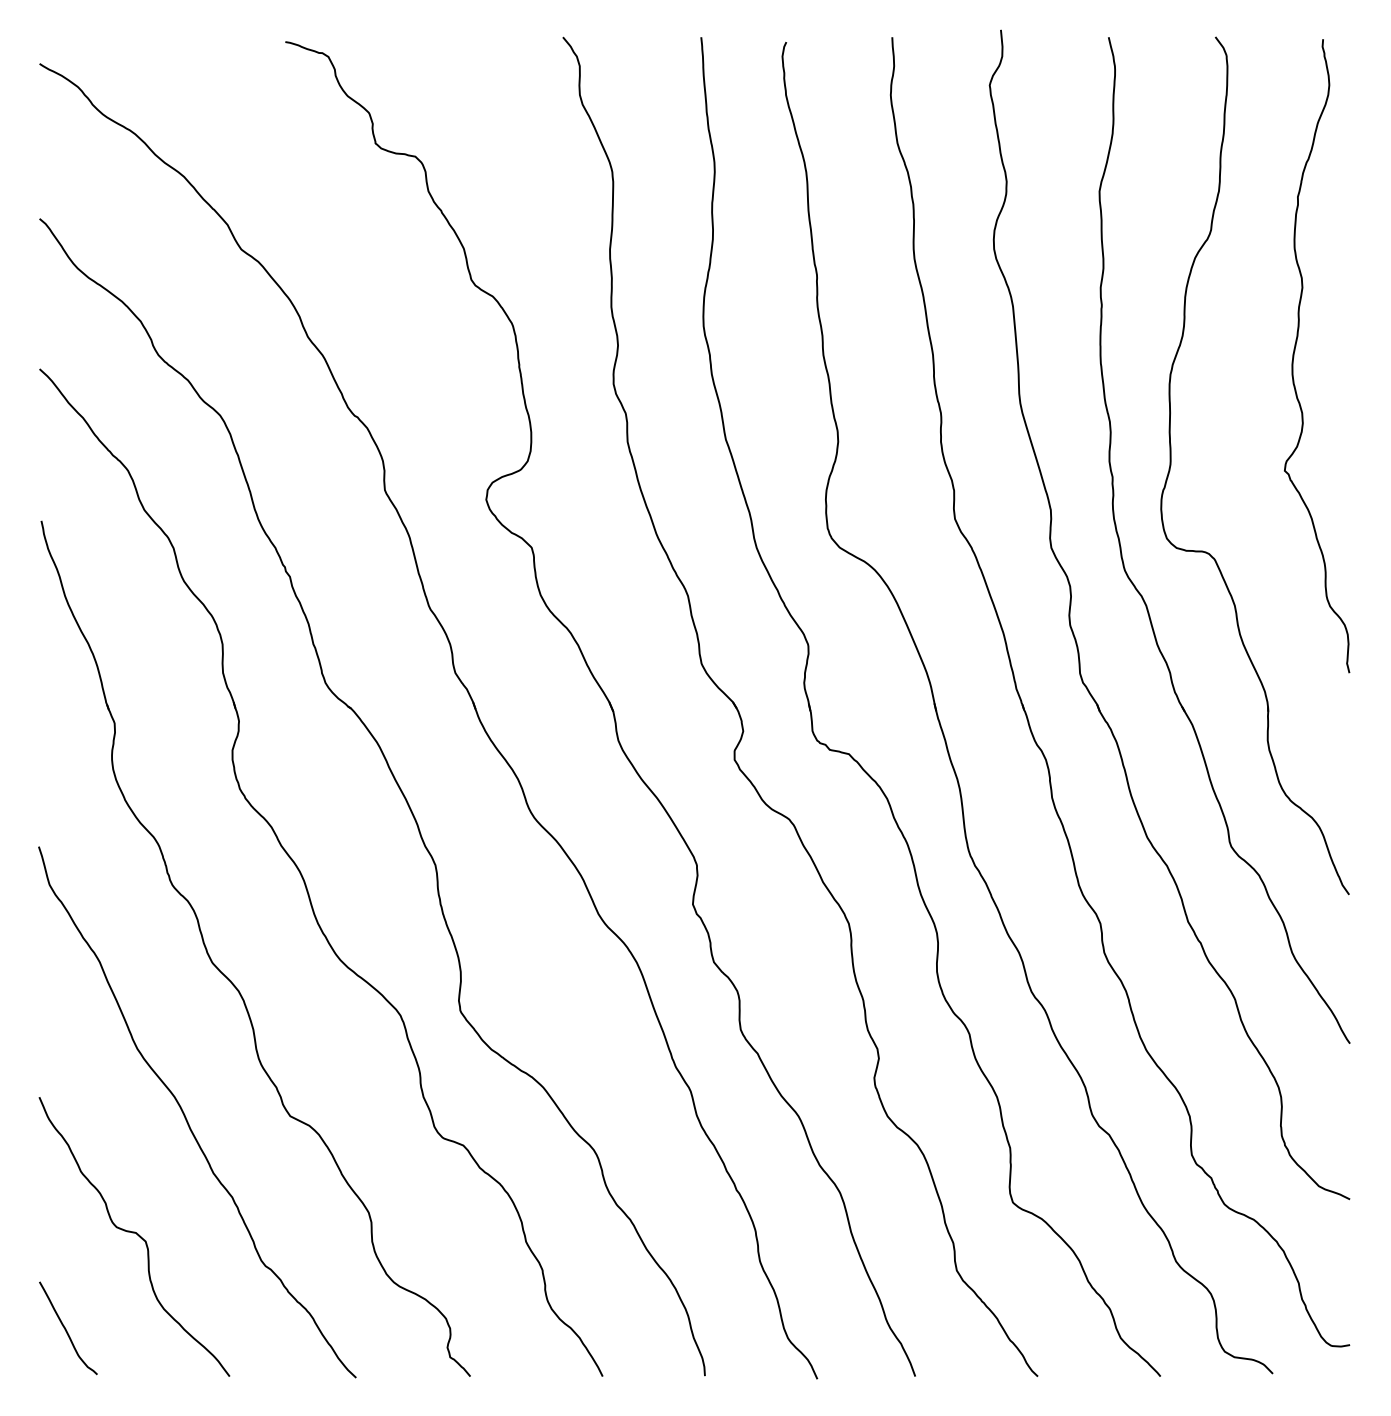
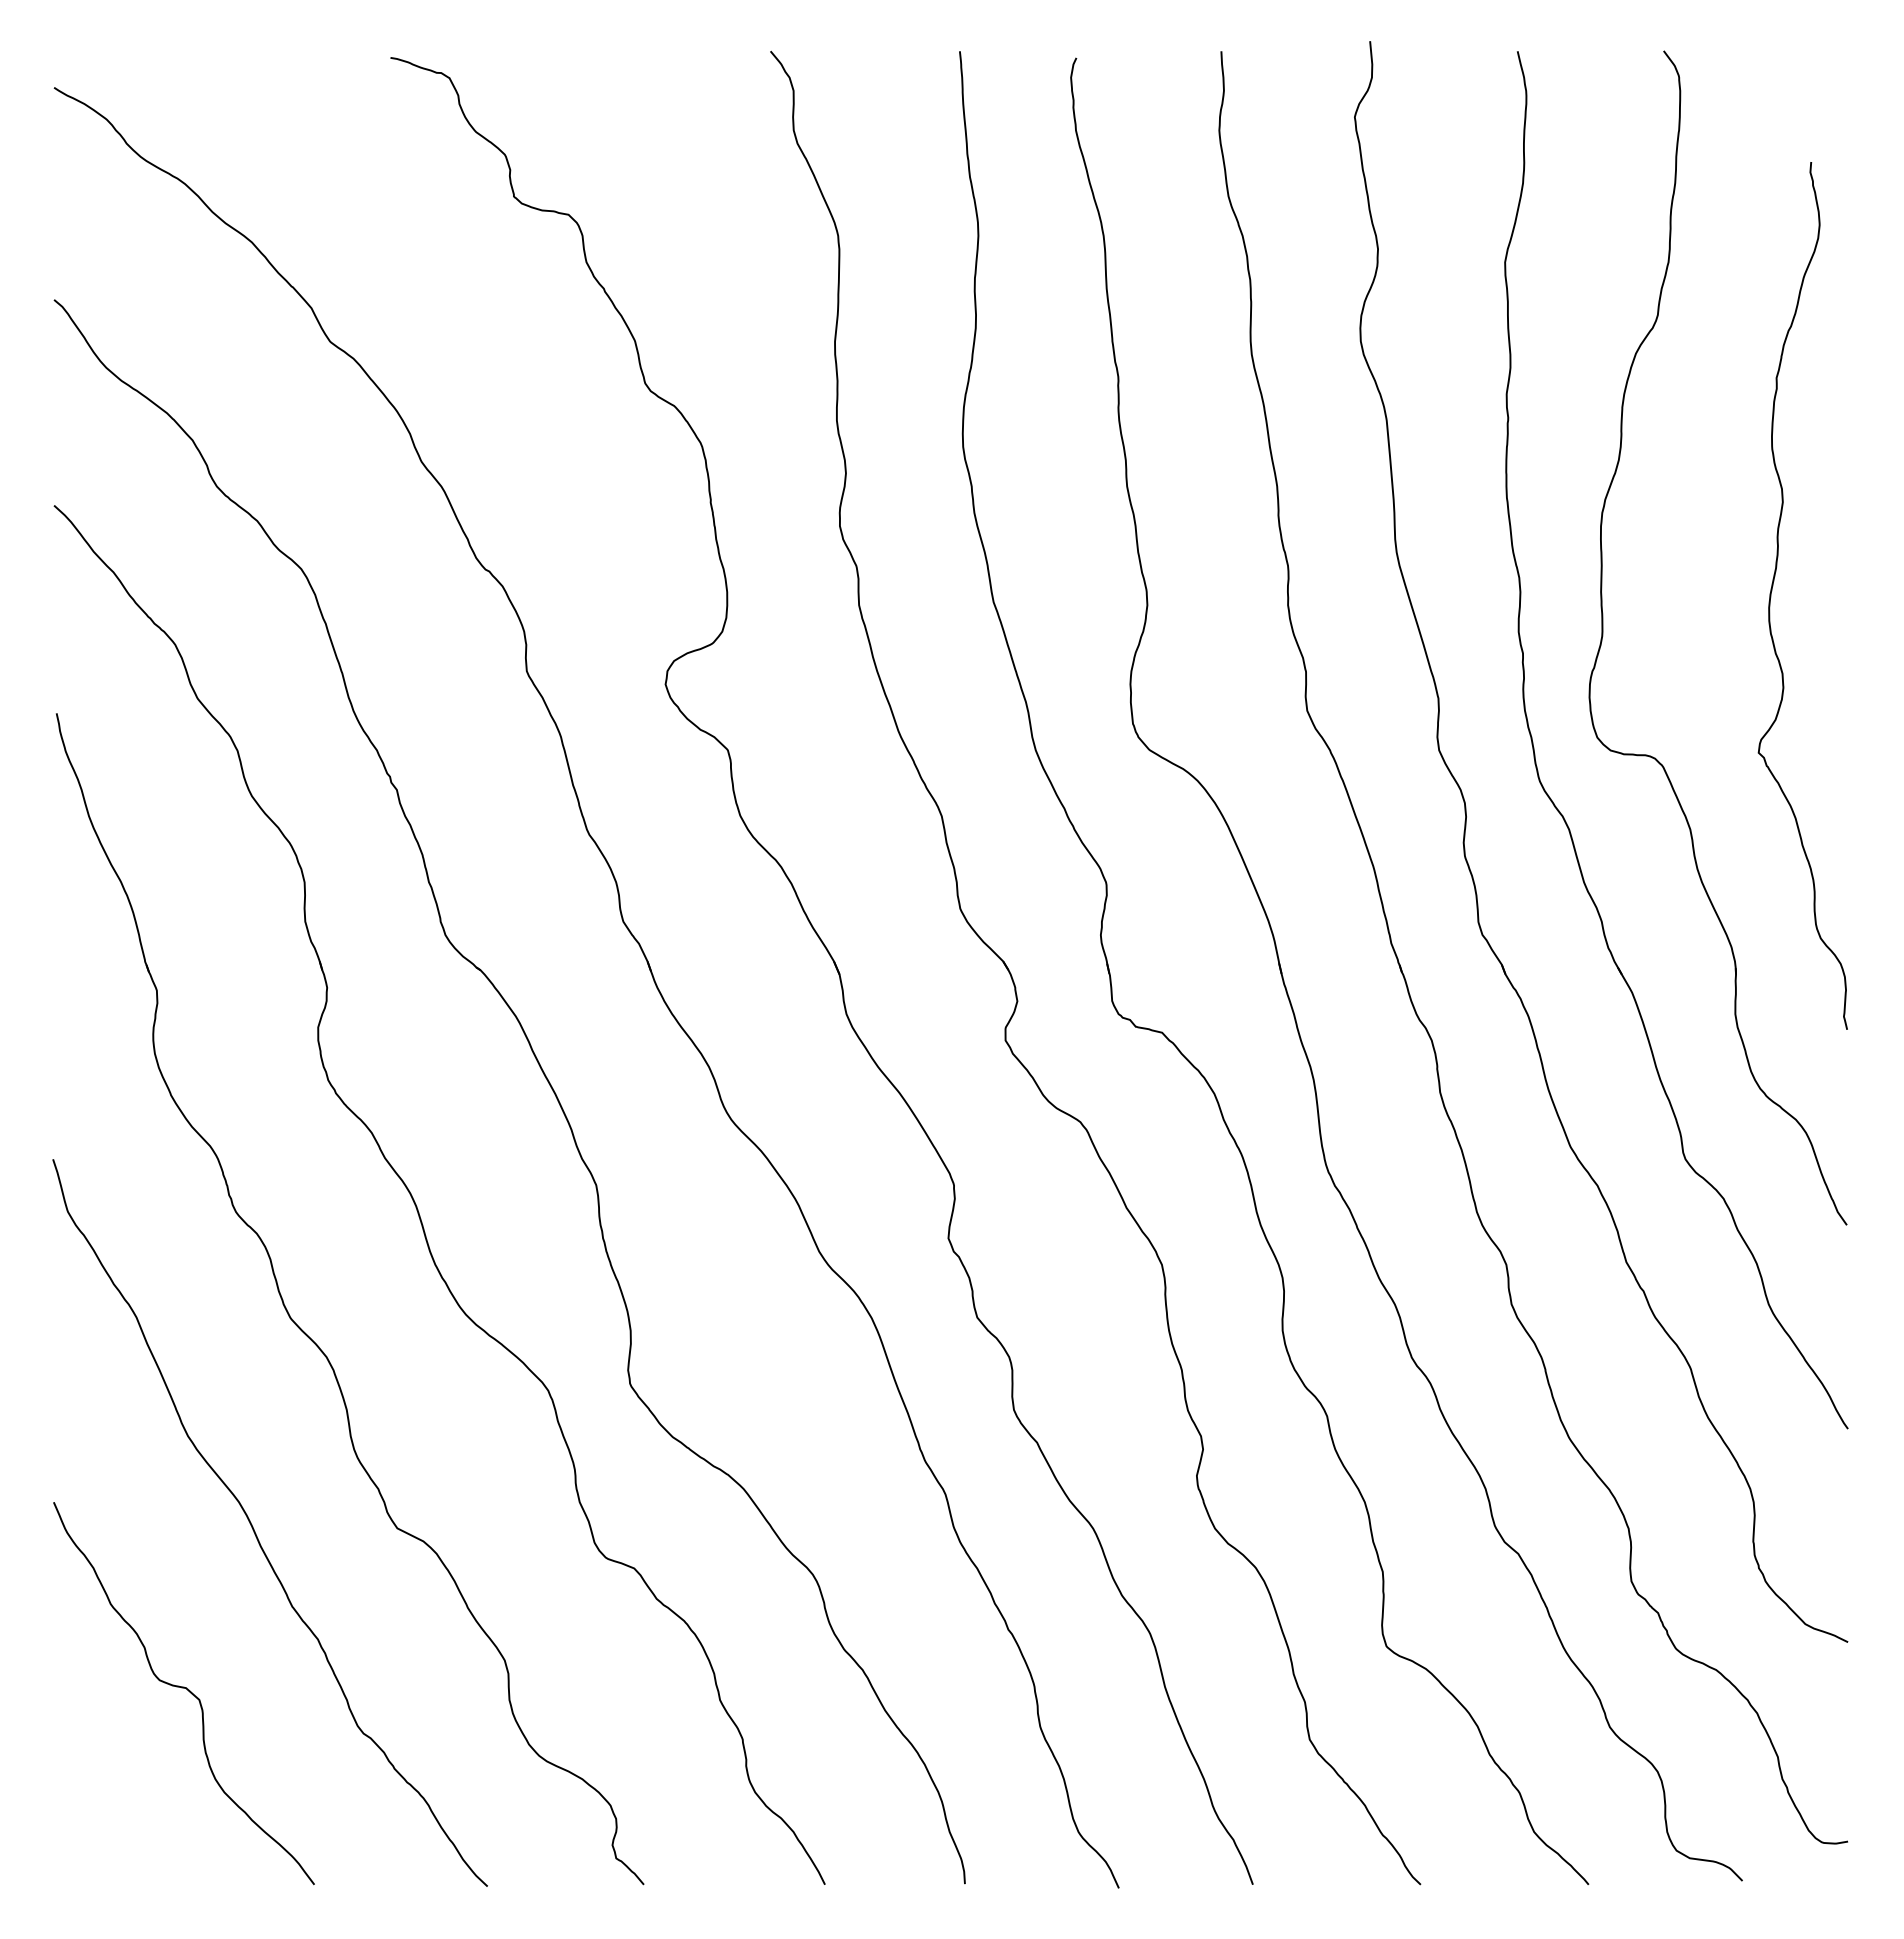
curve: (1294, 352) -> (1772, 591), moved
curve: (66, 1328) -> (90, 1819), removed

